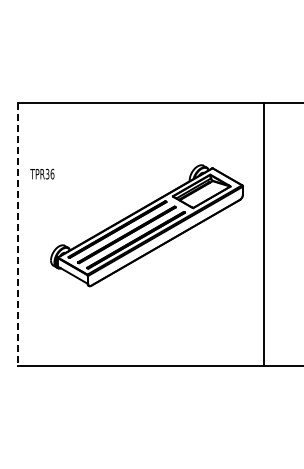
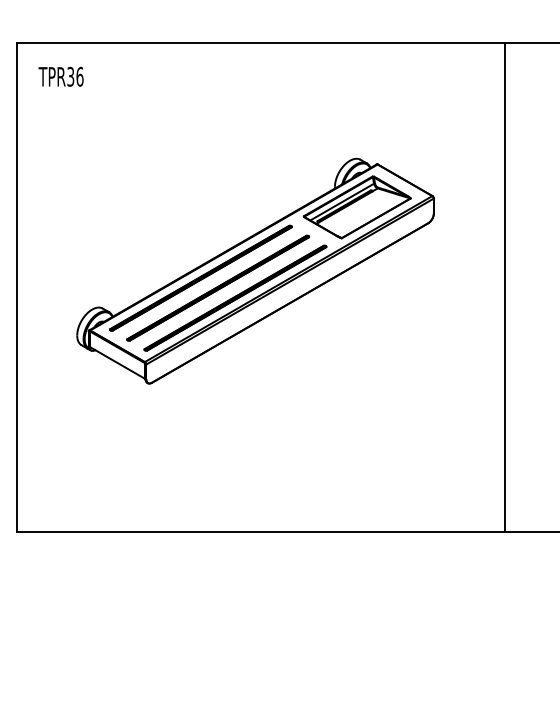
text: (42, 173) -> (61, 75), moved
line: (18, 234) -> (16, 287), dashed -> solid
line: (264, 234) -> (505, 287), moved

